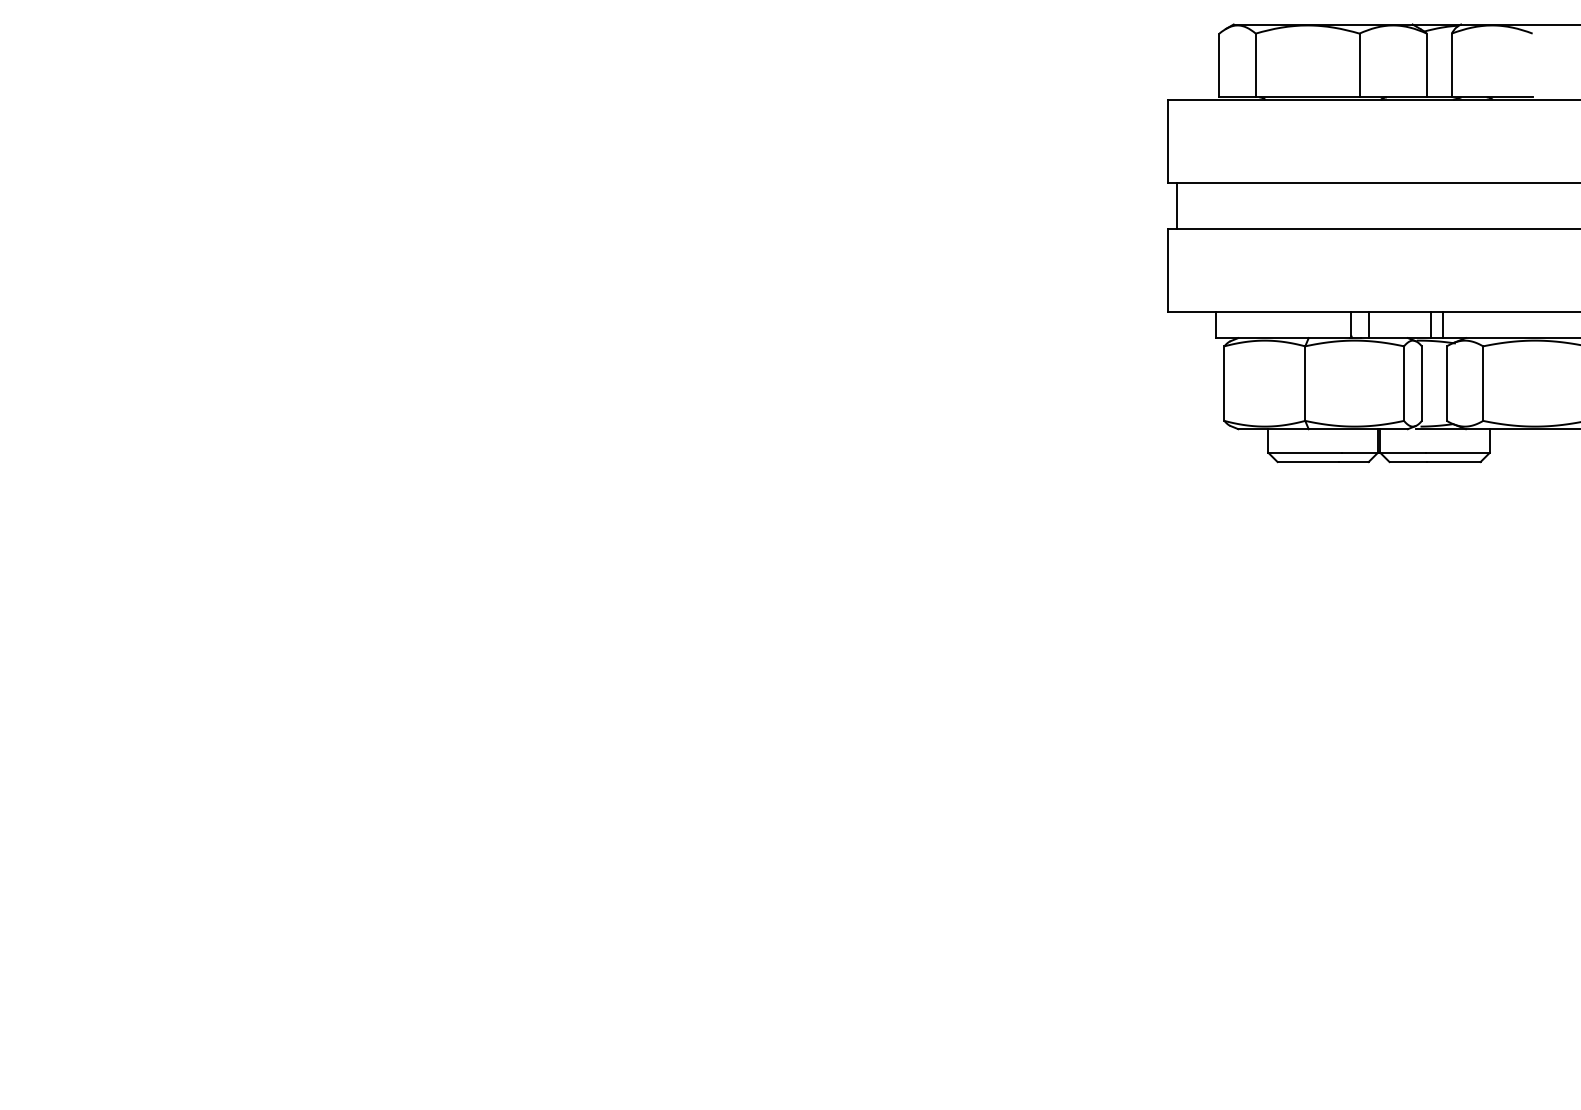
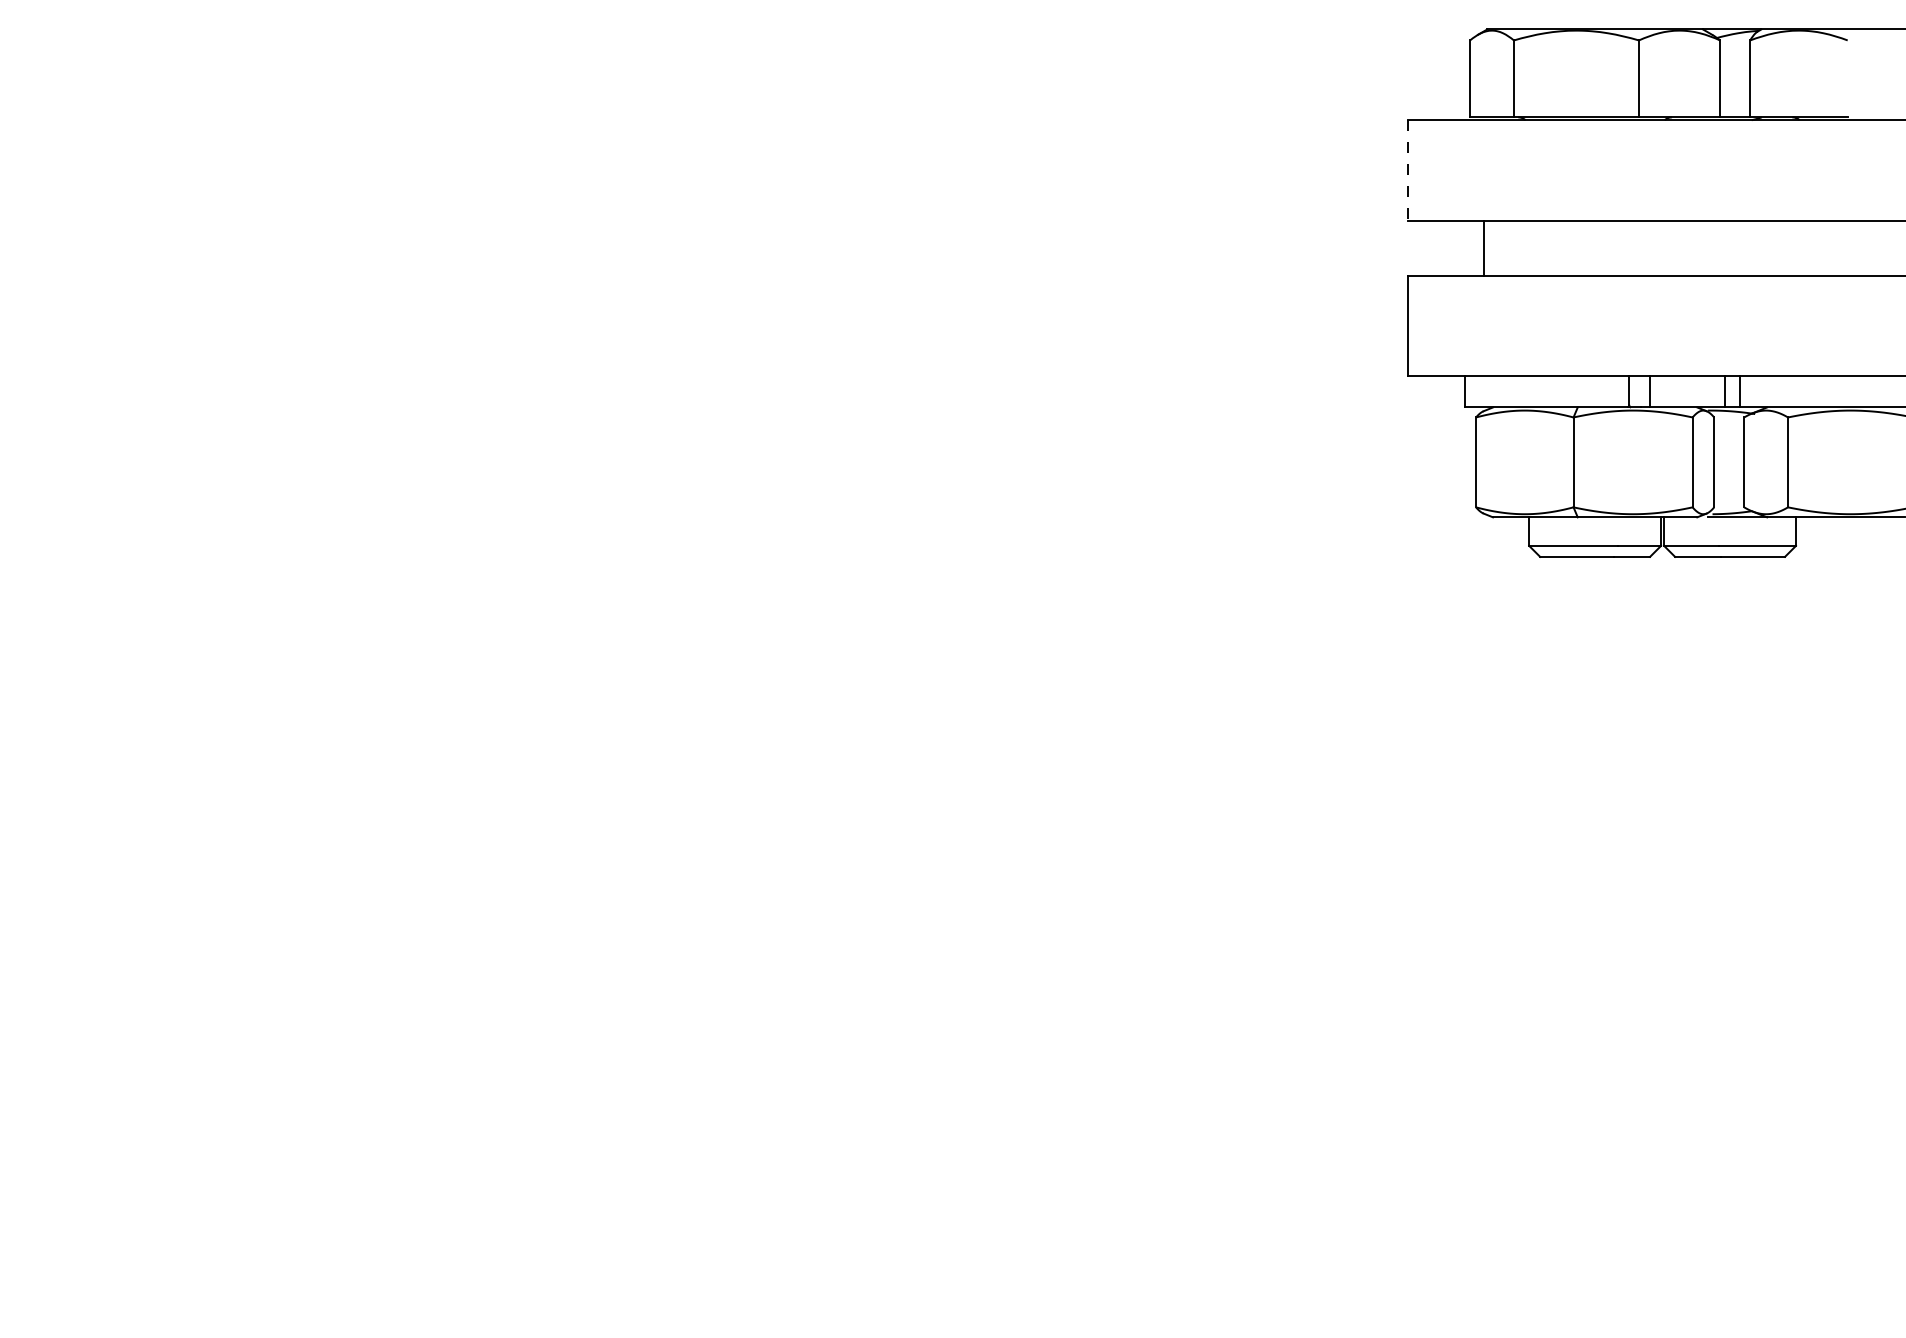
line: (1167, 141) -> (1407, 170), solid -> dashed
line: (1176, 205) -> (1484, 247), moved

